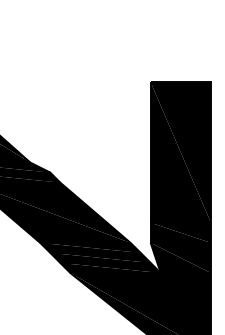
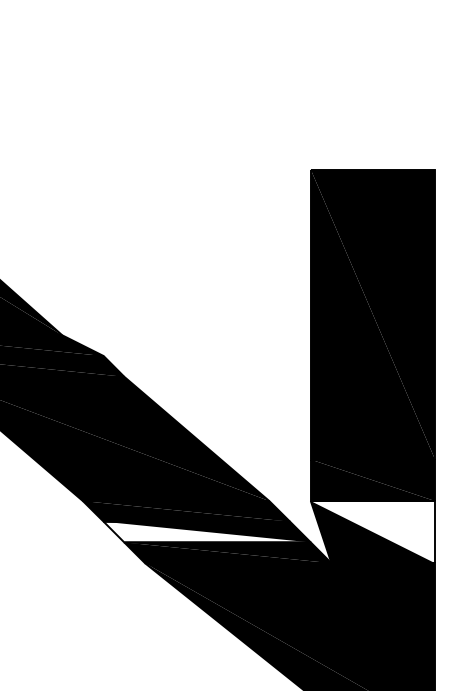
fill: (100, 257) -> (207, 531), removed
fill: (180, 257) -> (372, 531), removed

